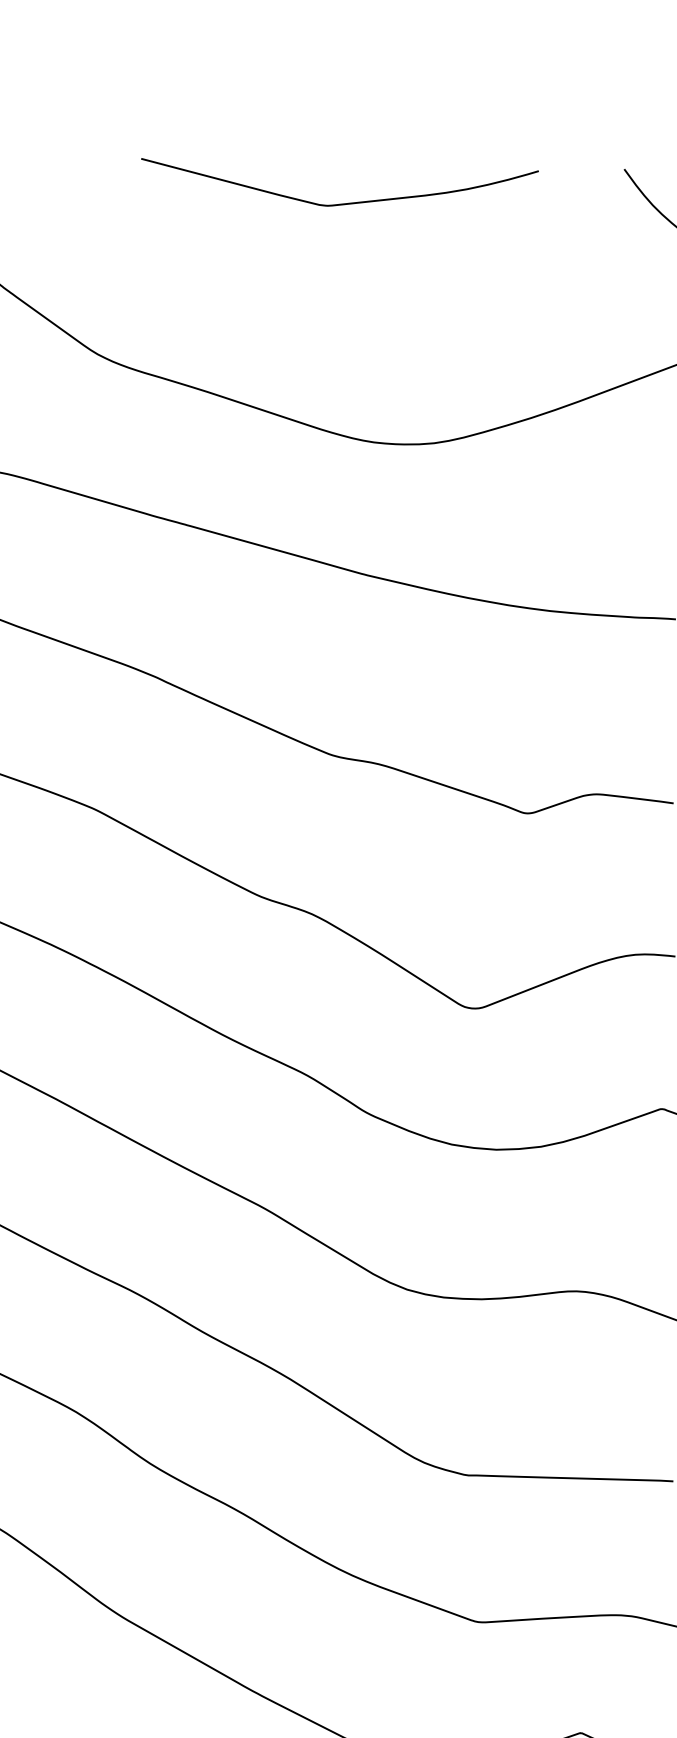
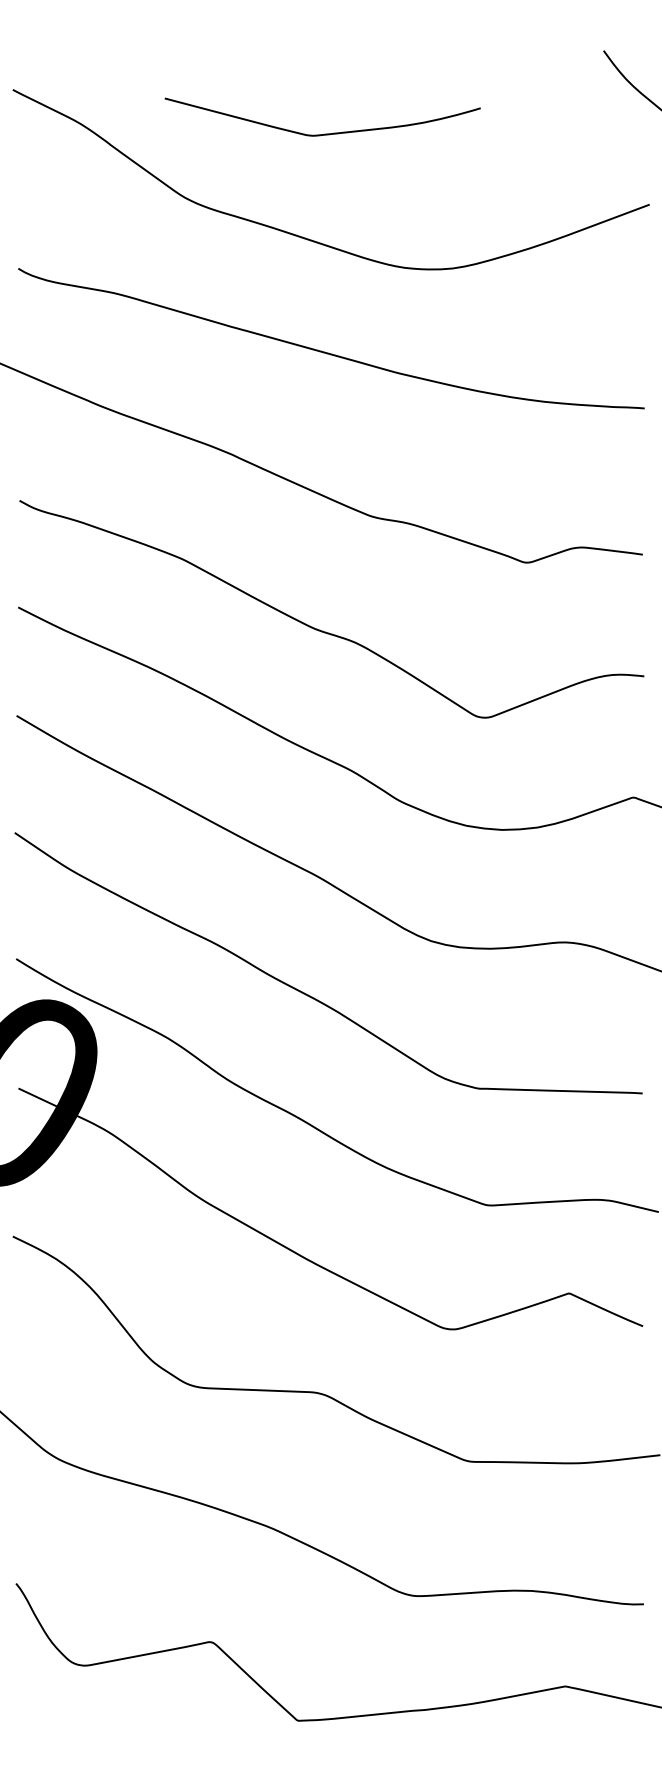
curve: (342, 202) -> (324, 133), moved

